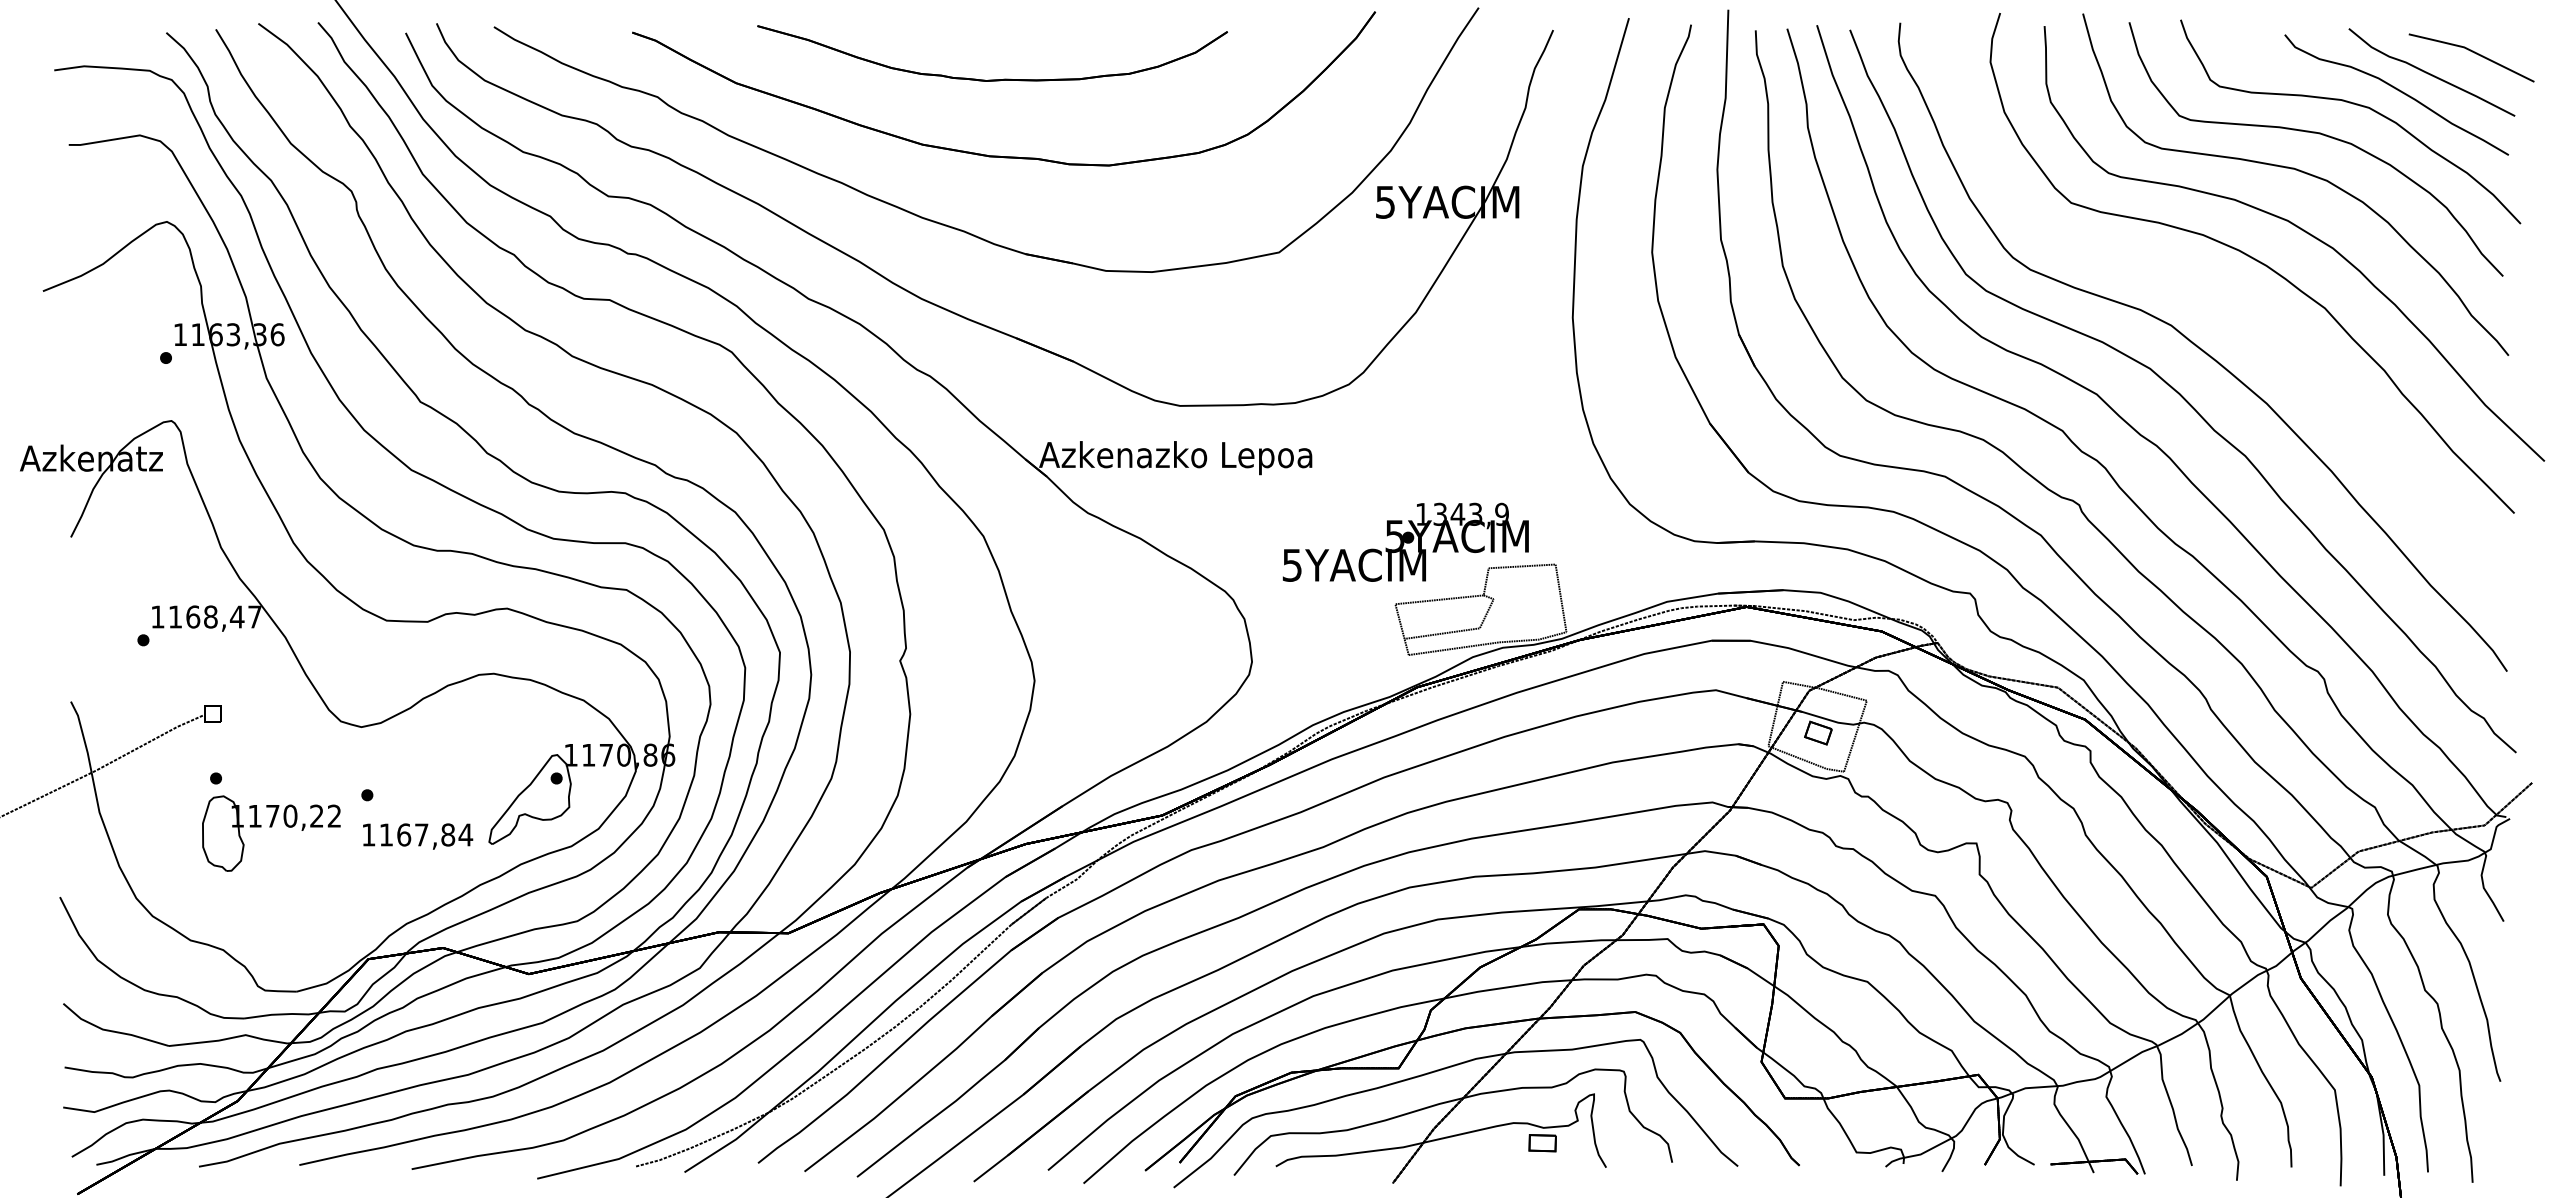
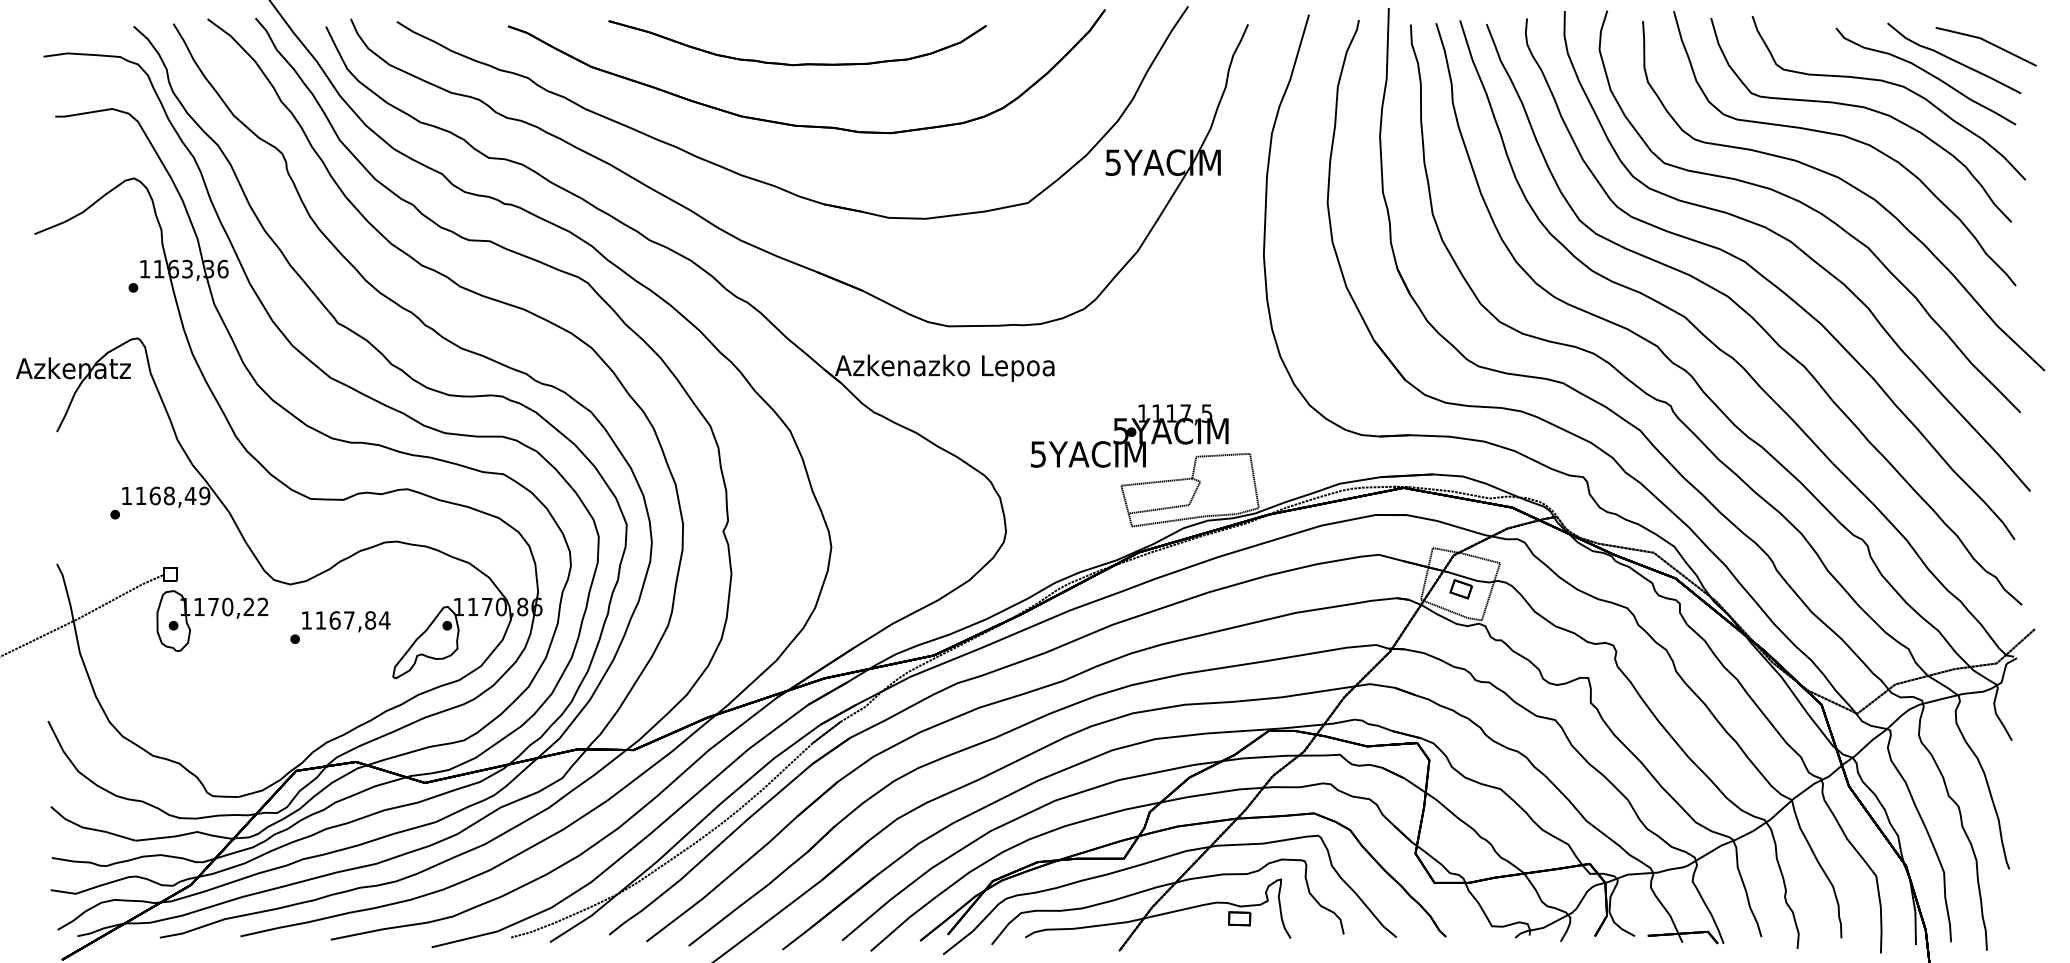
part: (2236, 312) -> (1797, 251), added
text: (1470, 513) -> (1181, 412), 1343,9 -> 1117,5
text: (254, 616) -> (204, 495), 1168,47 -> 1168,49
part: (271, 833) -> (212, 620), moved
text: (418, 836) -> (346, 621), moved

